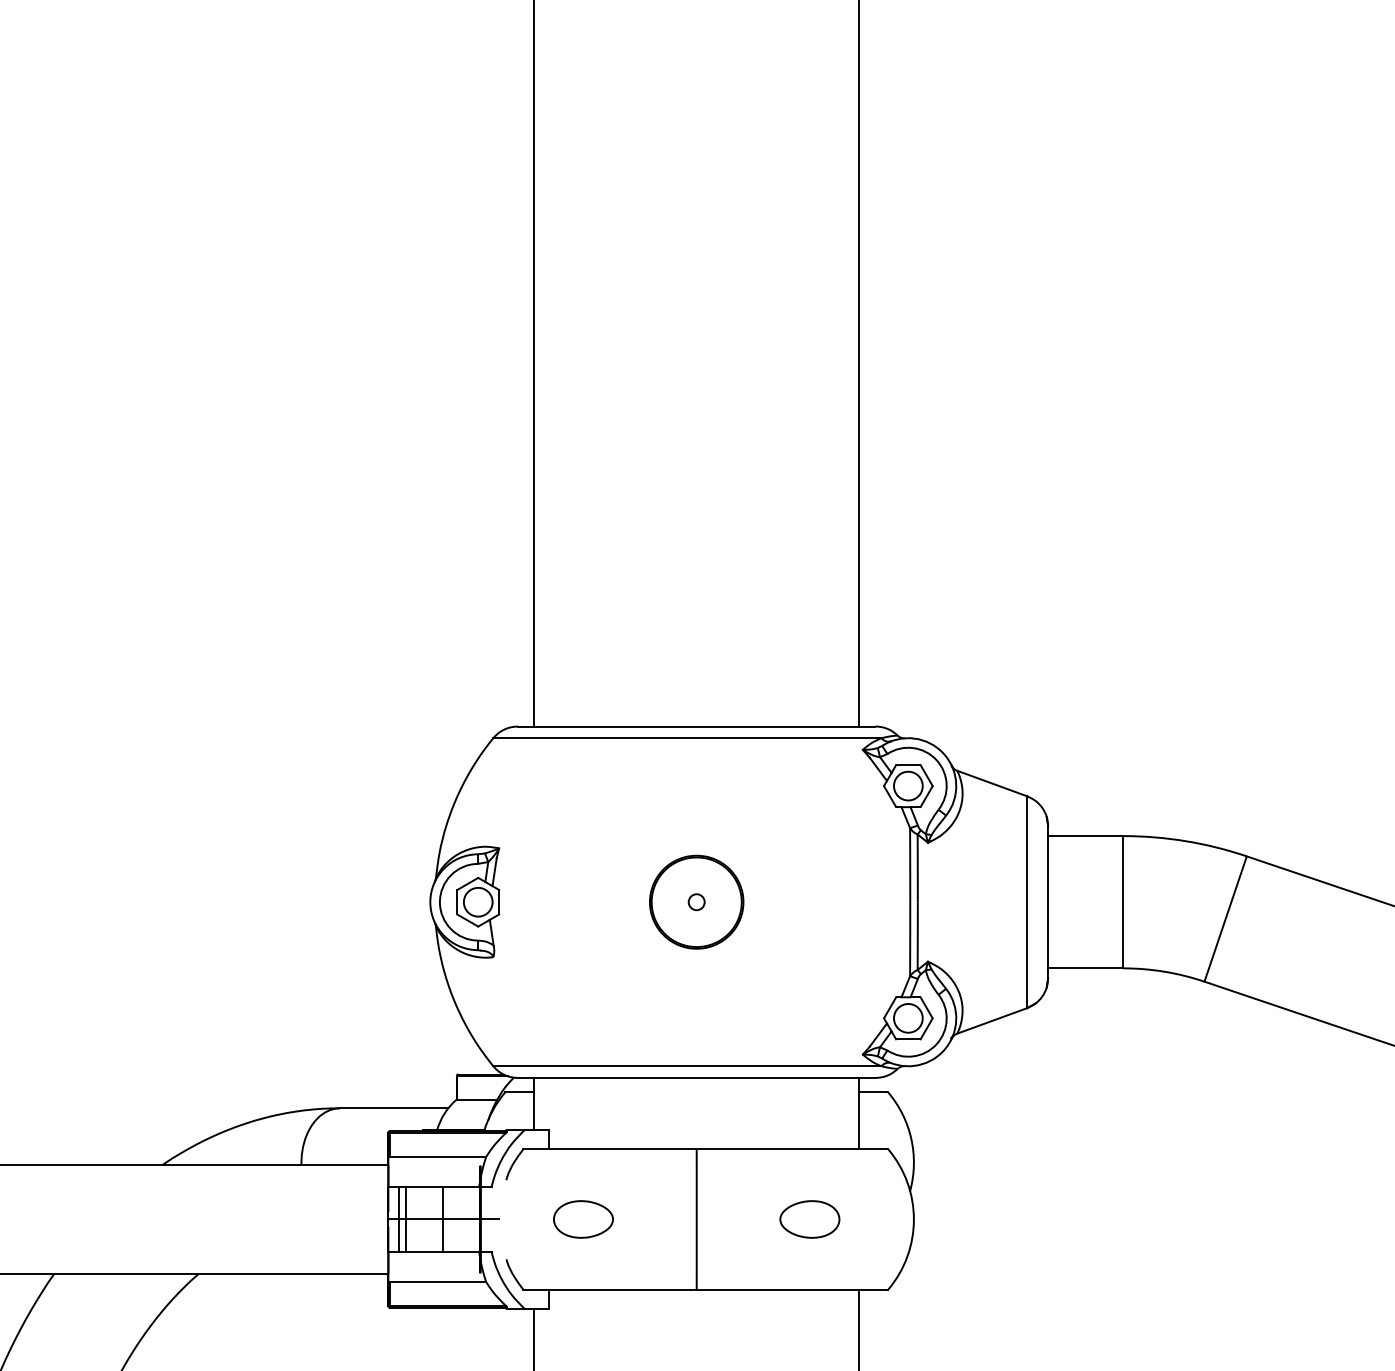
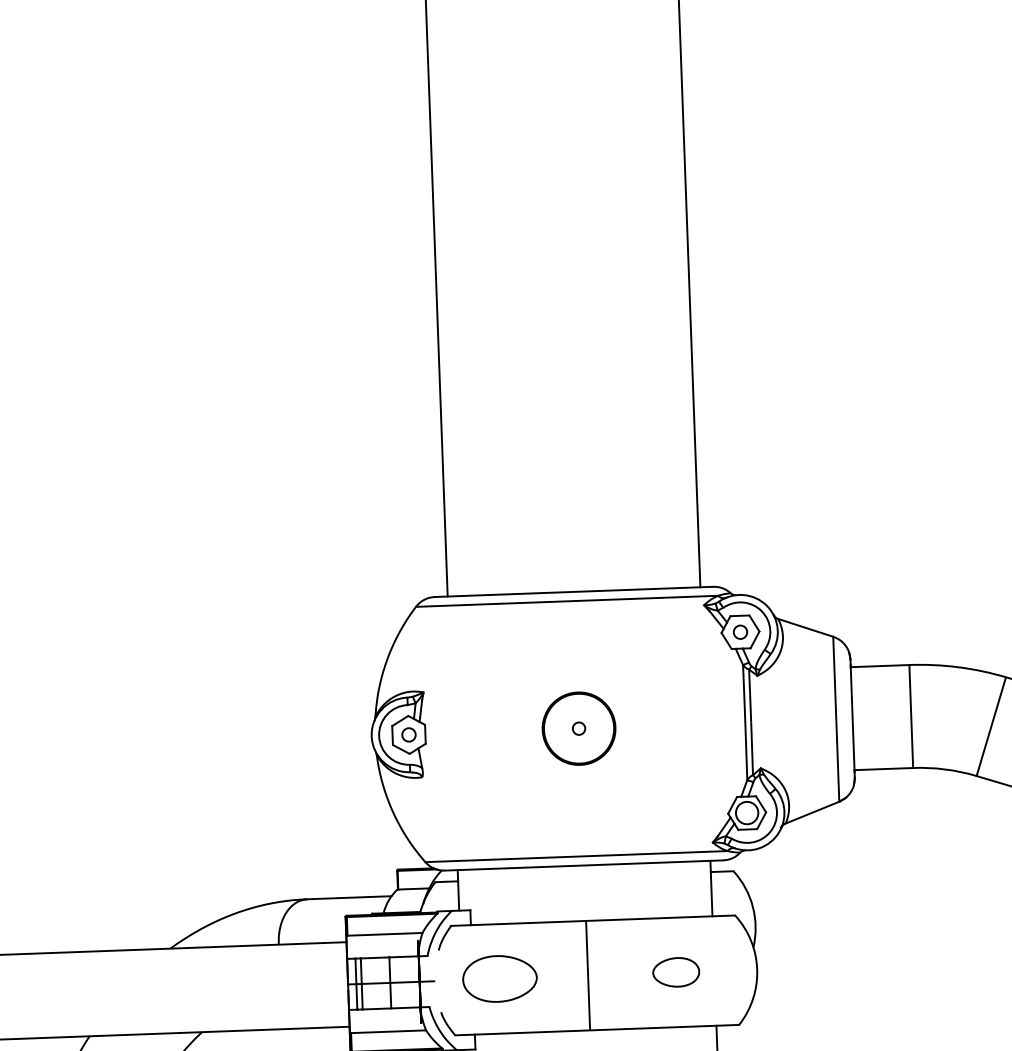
circle: (907, 785) -> (739, 631), size x0.6
circle: (477, 901) -> (408, 734), size x0.6
part: (583, 1219) -> (499, 978), size x1.6

